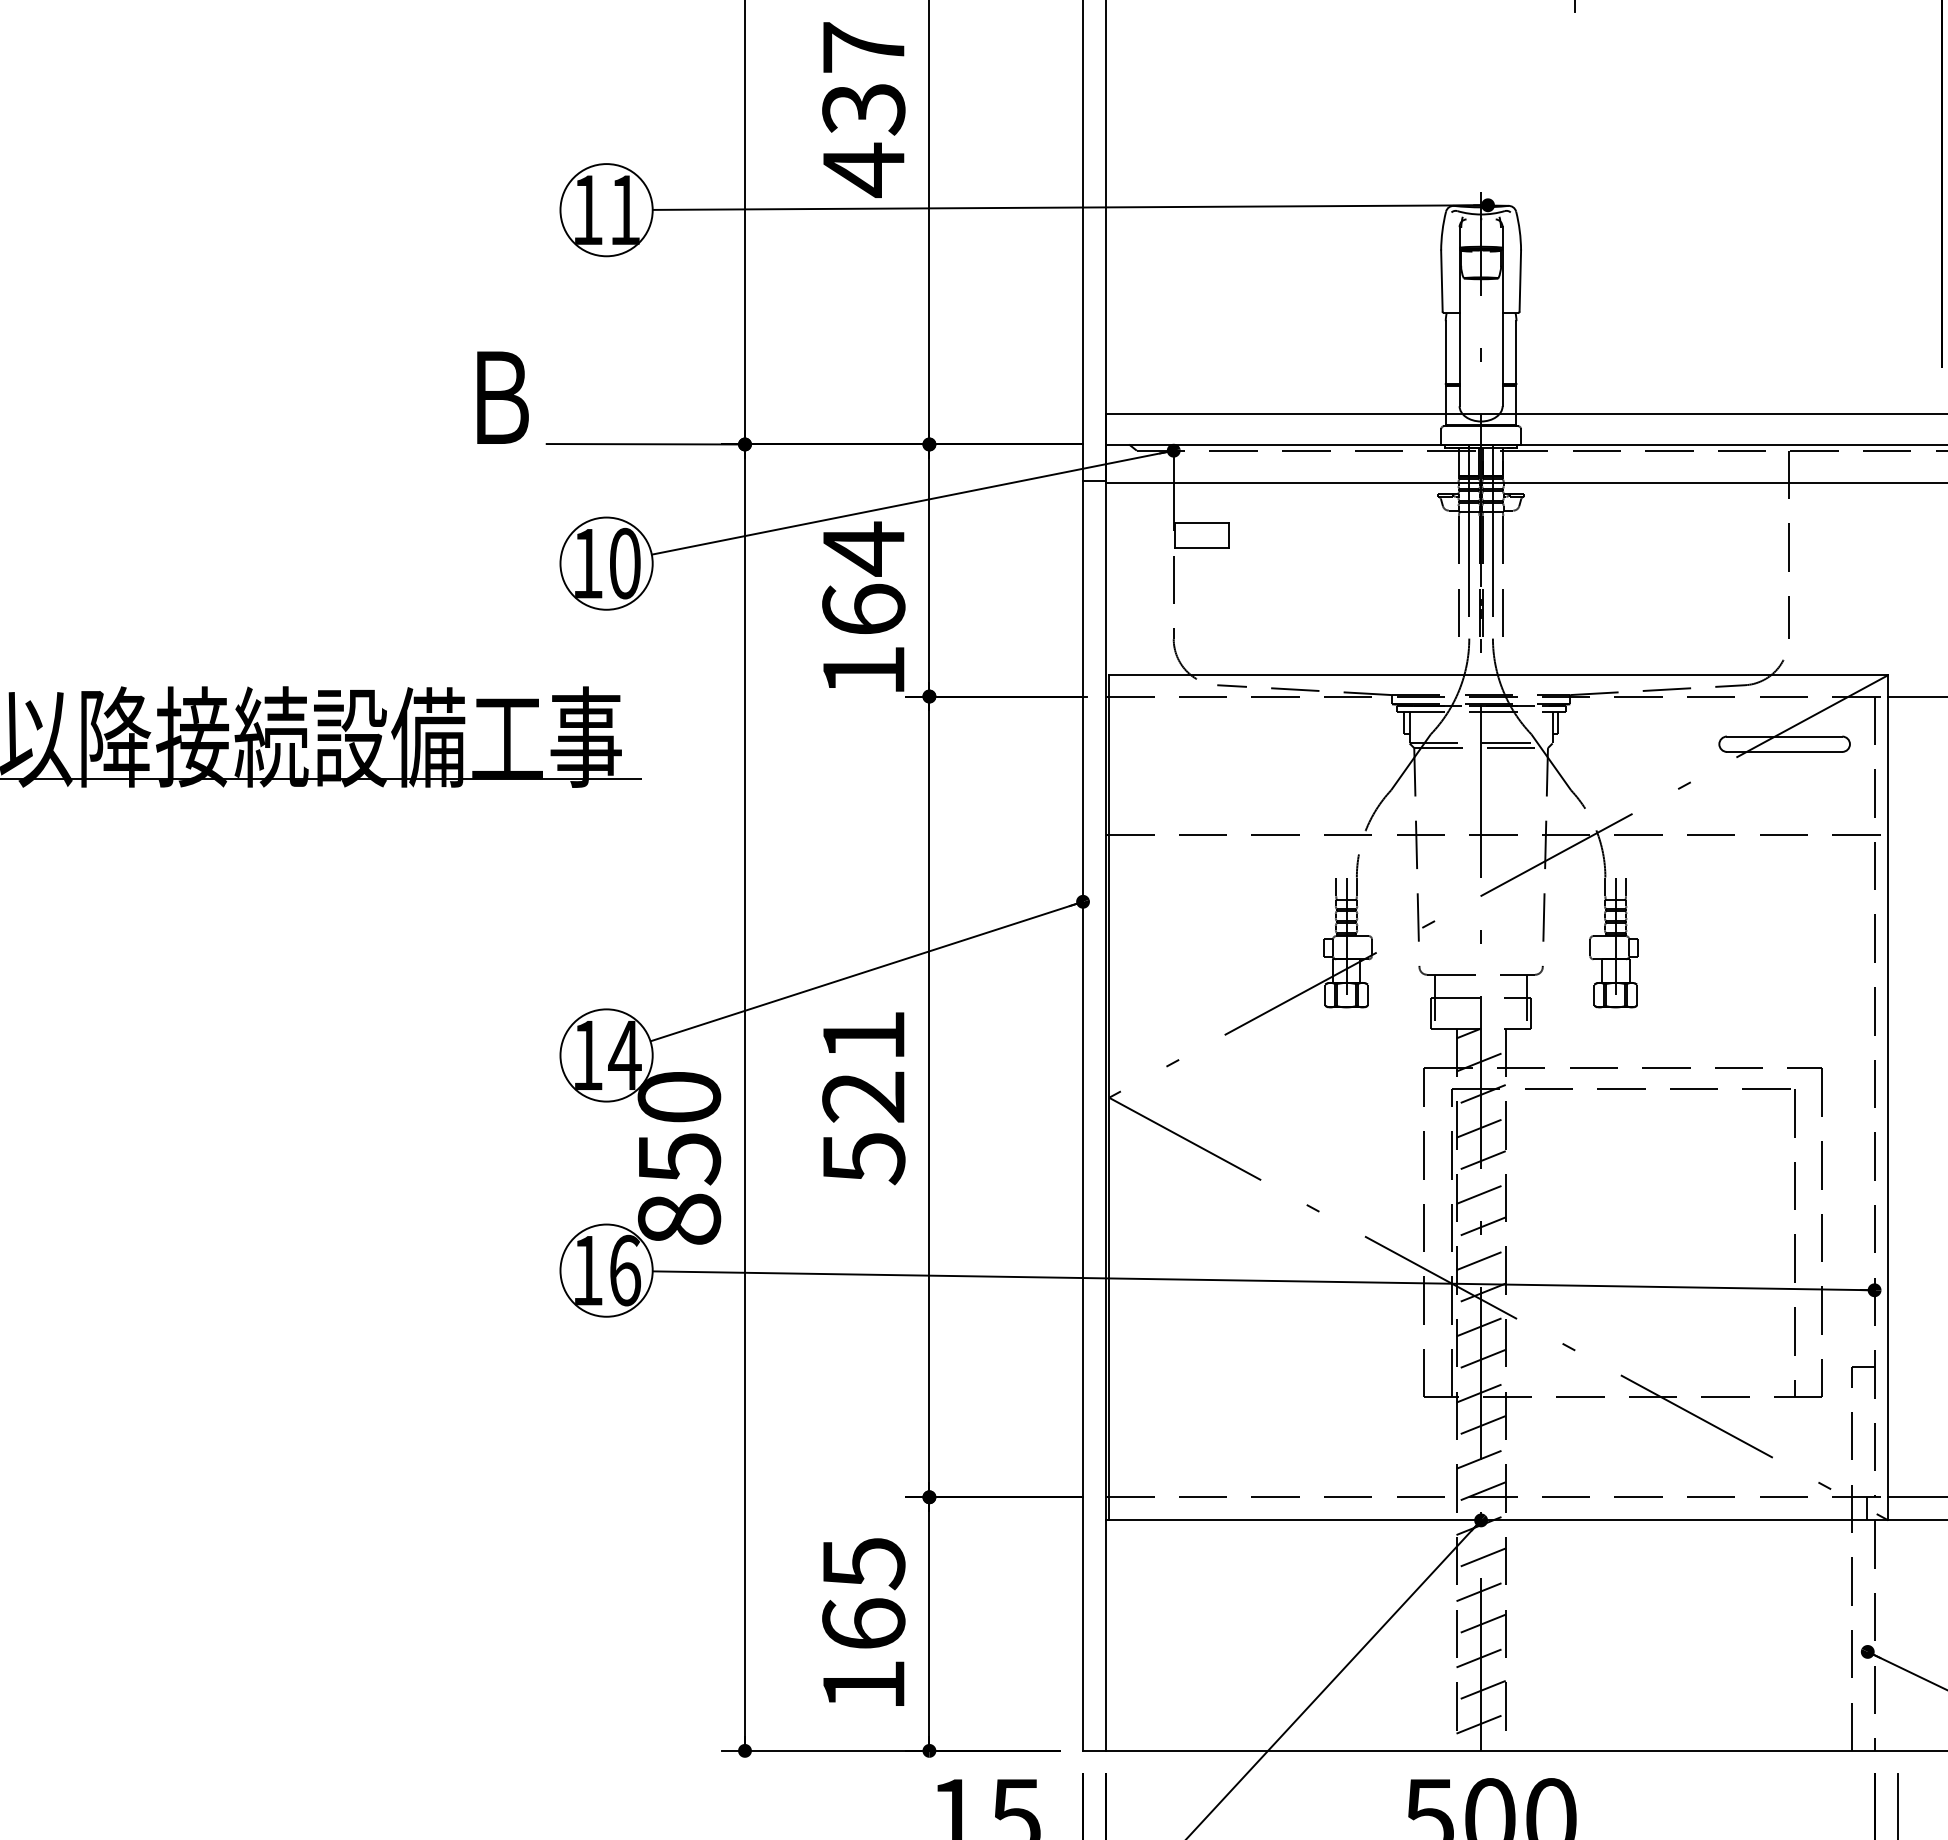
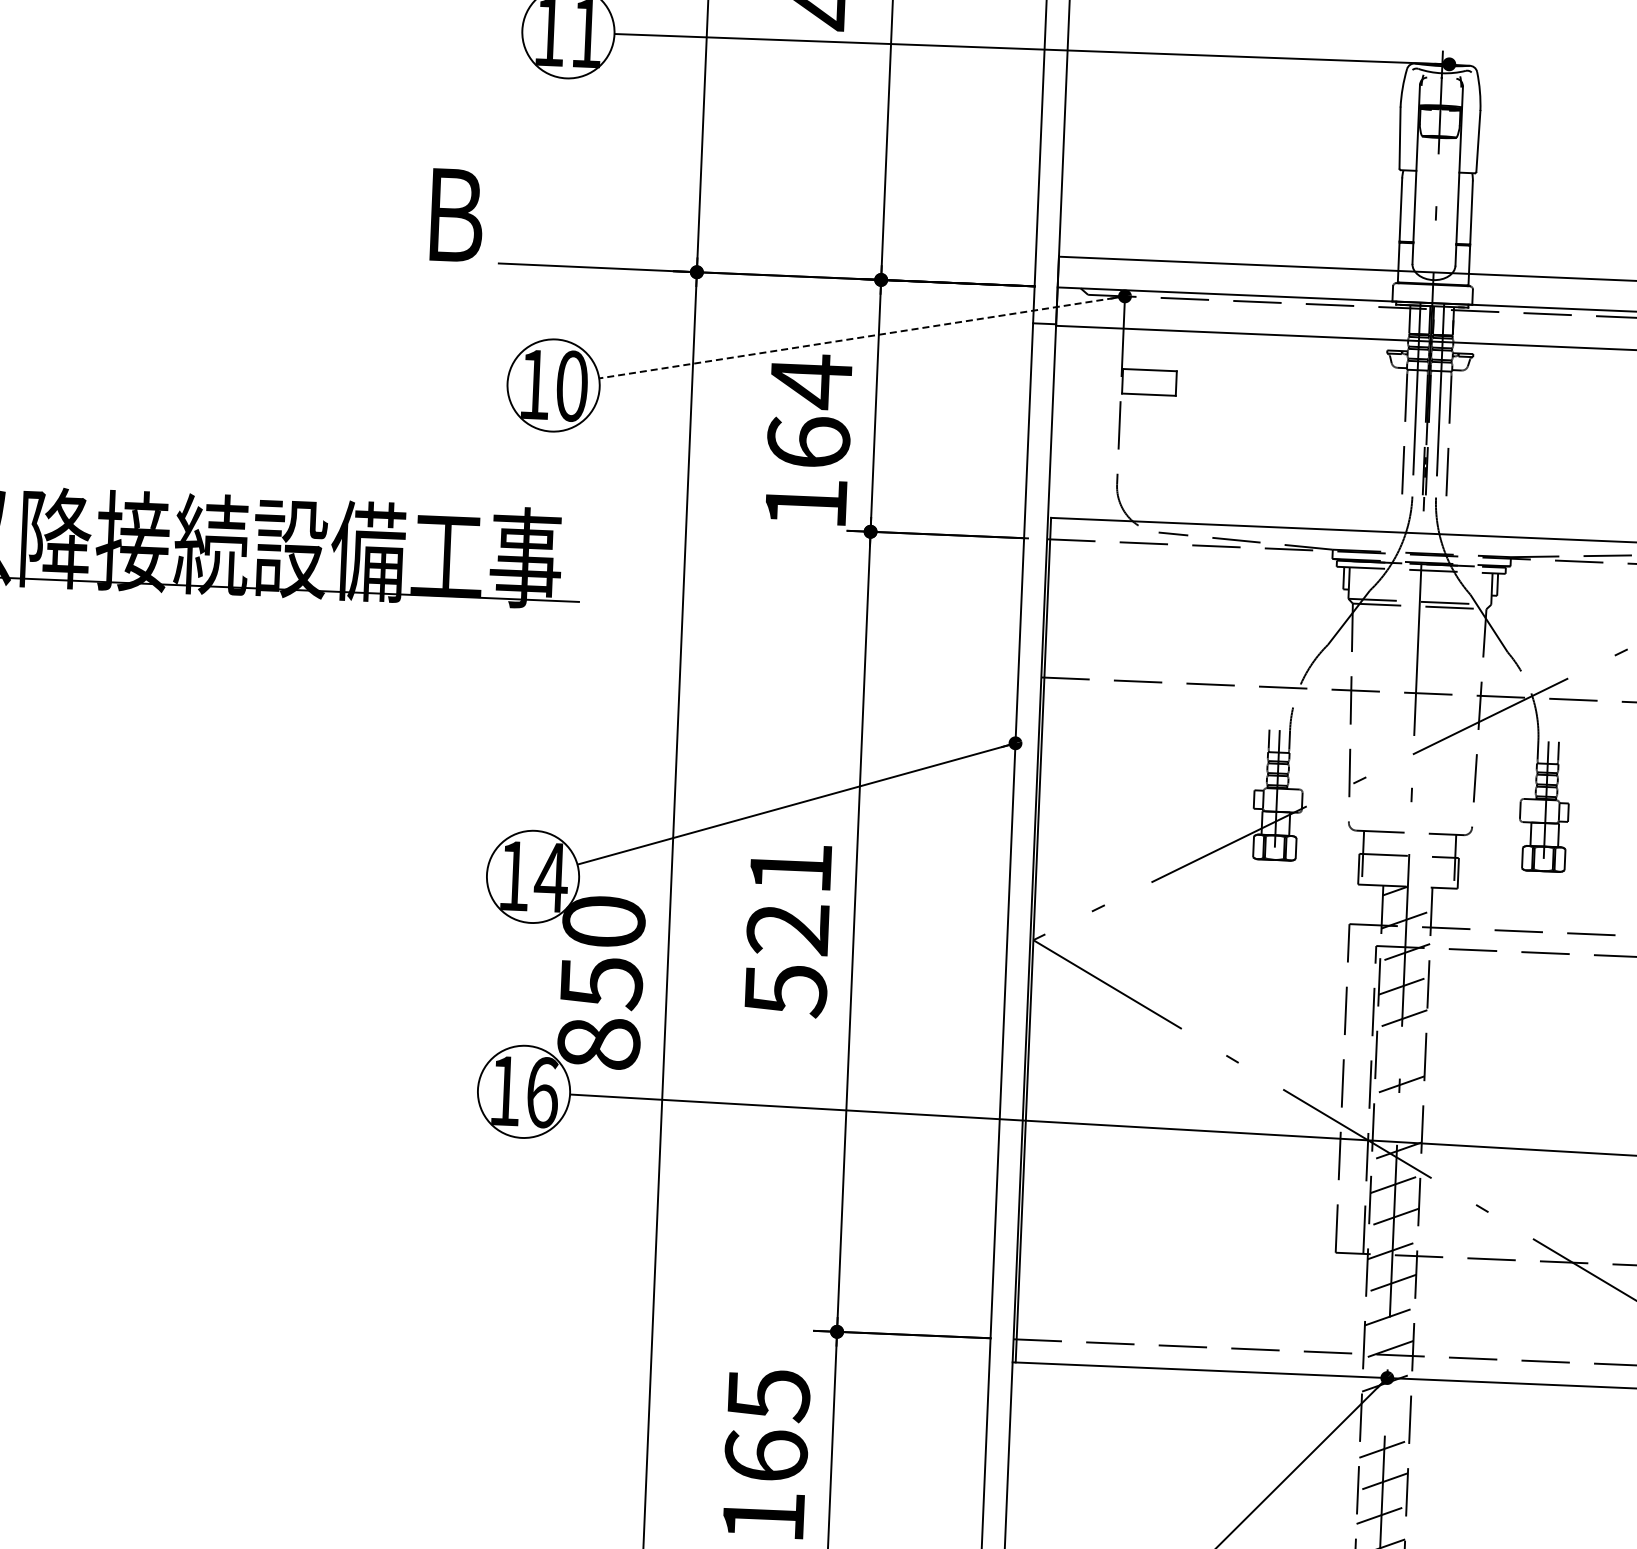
line: (912, 502) -> (861, 337), solid -> dashed
line: (1480, 1193) -> (1400, 1051), removed
line: (1480, 1260) -> (1397, 1118), removed
line: (1480, 1558) -> (1385, 1416), removed

